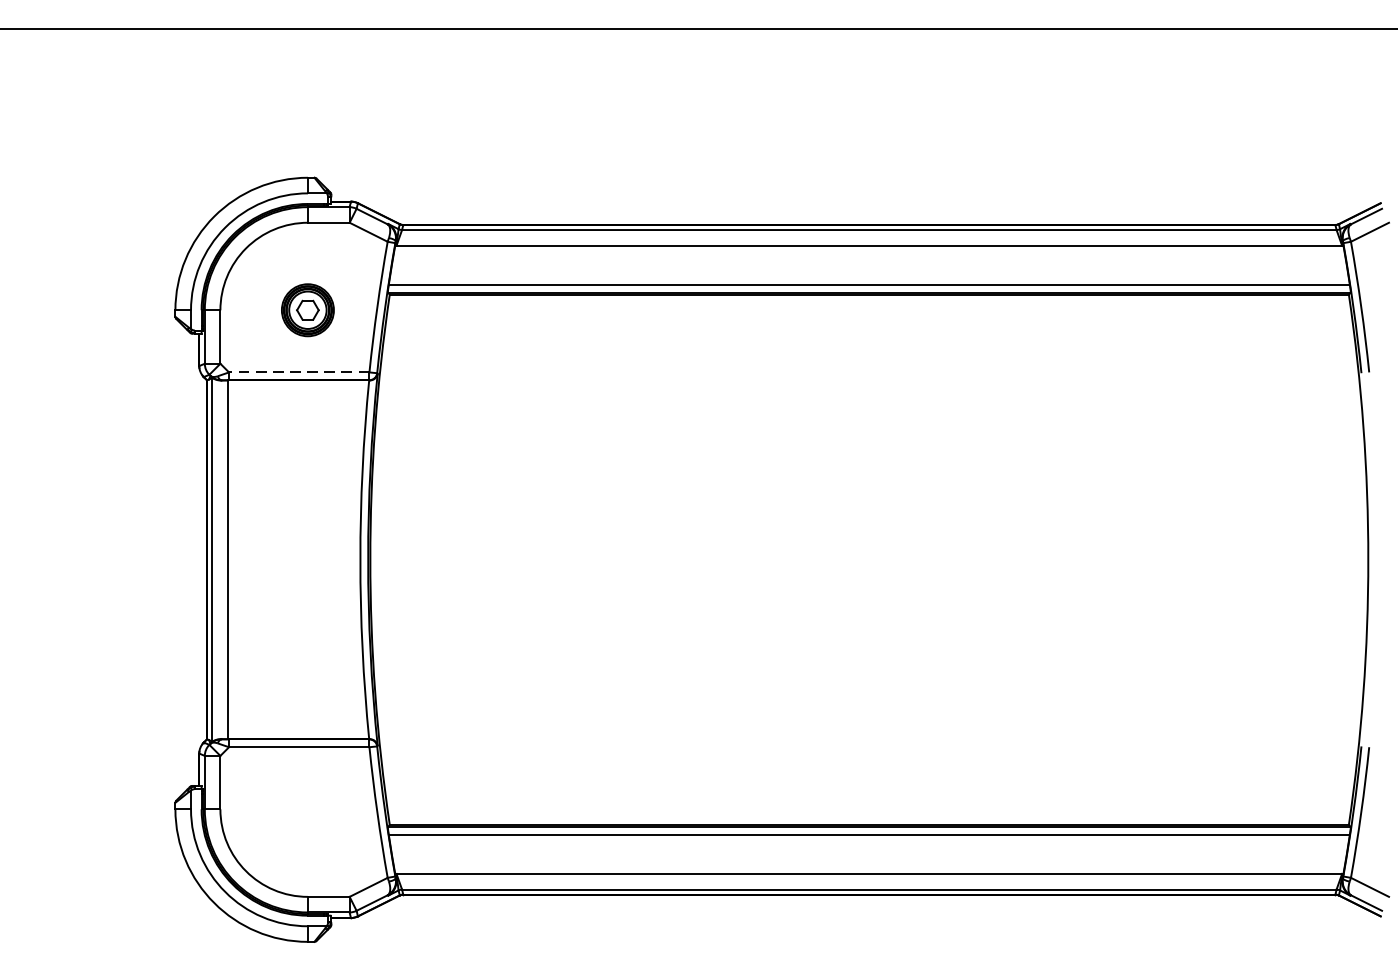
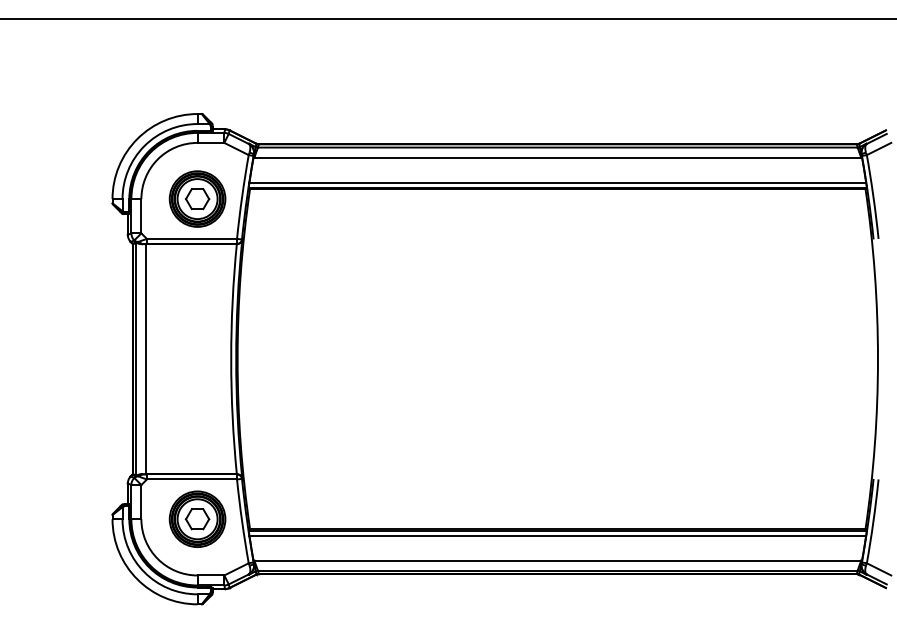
part: (307, 309) -> (197, 198), size x1.67
line: (298, 371) -> (191, 238), dashed -> solid
part: (307, 808) -> (197, 518), added

